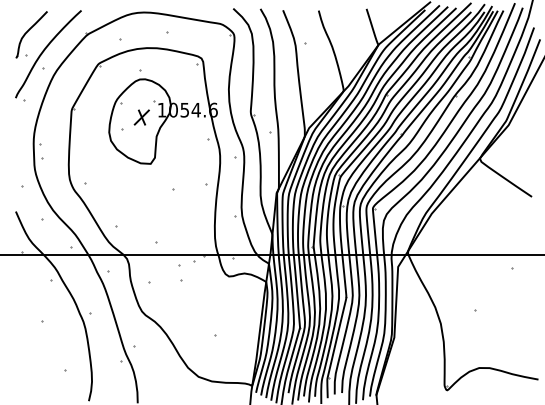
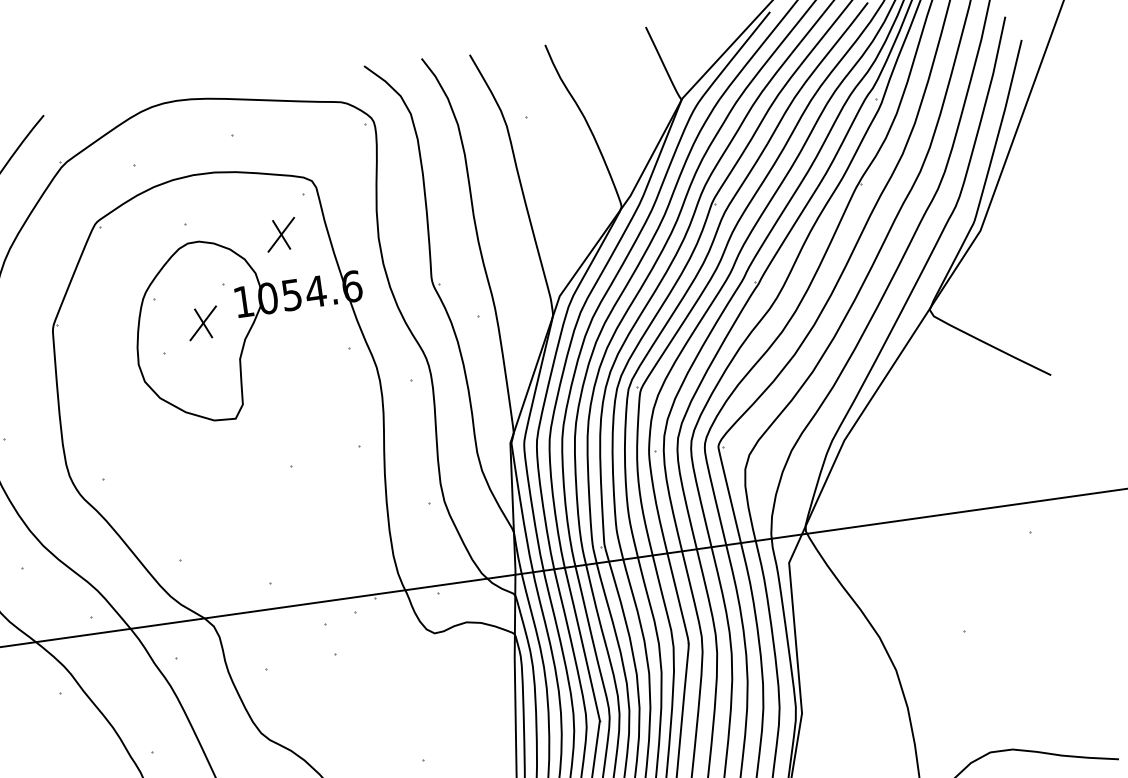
part: (183, 81) -> (280, 234), added

